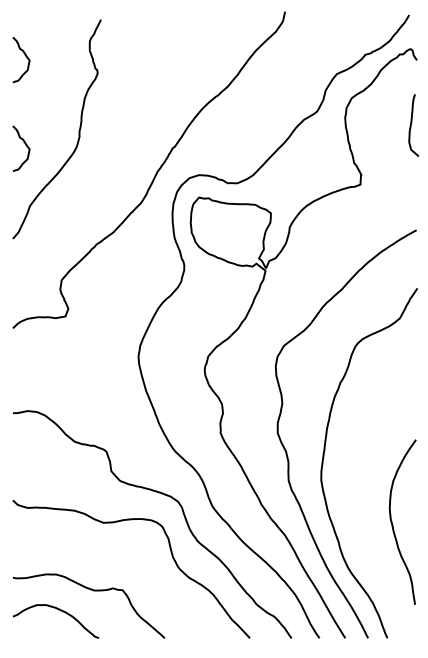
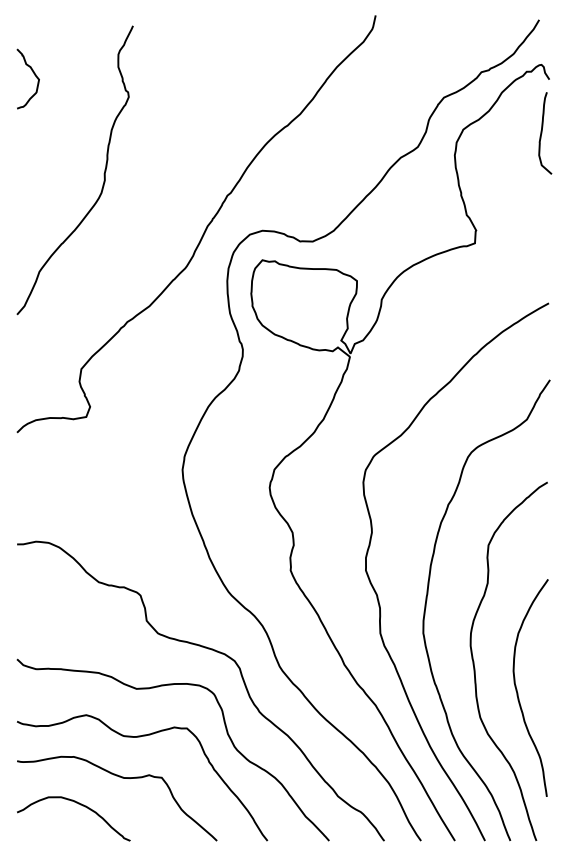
curve: (411, 125) -> (542, 133), moved
curve: (26, 146) -> (34, 192), removed
curve: (360, 507) -> (475, 668), added
curve: (106, 559) -> (140, 737), added

